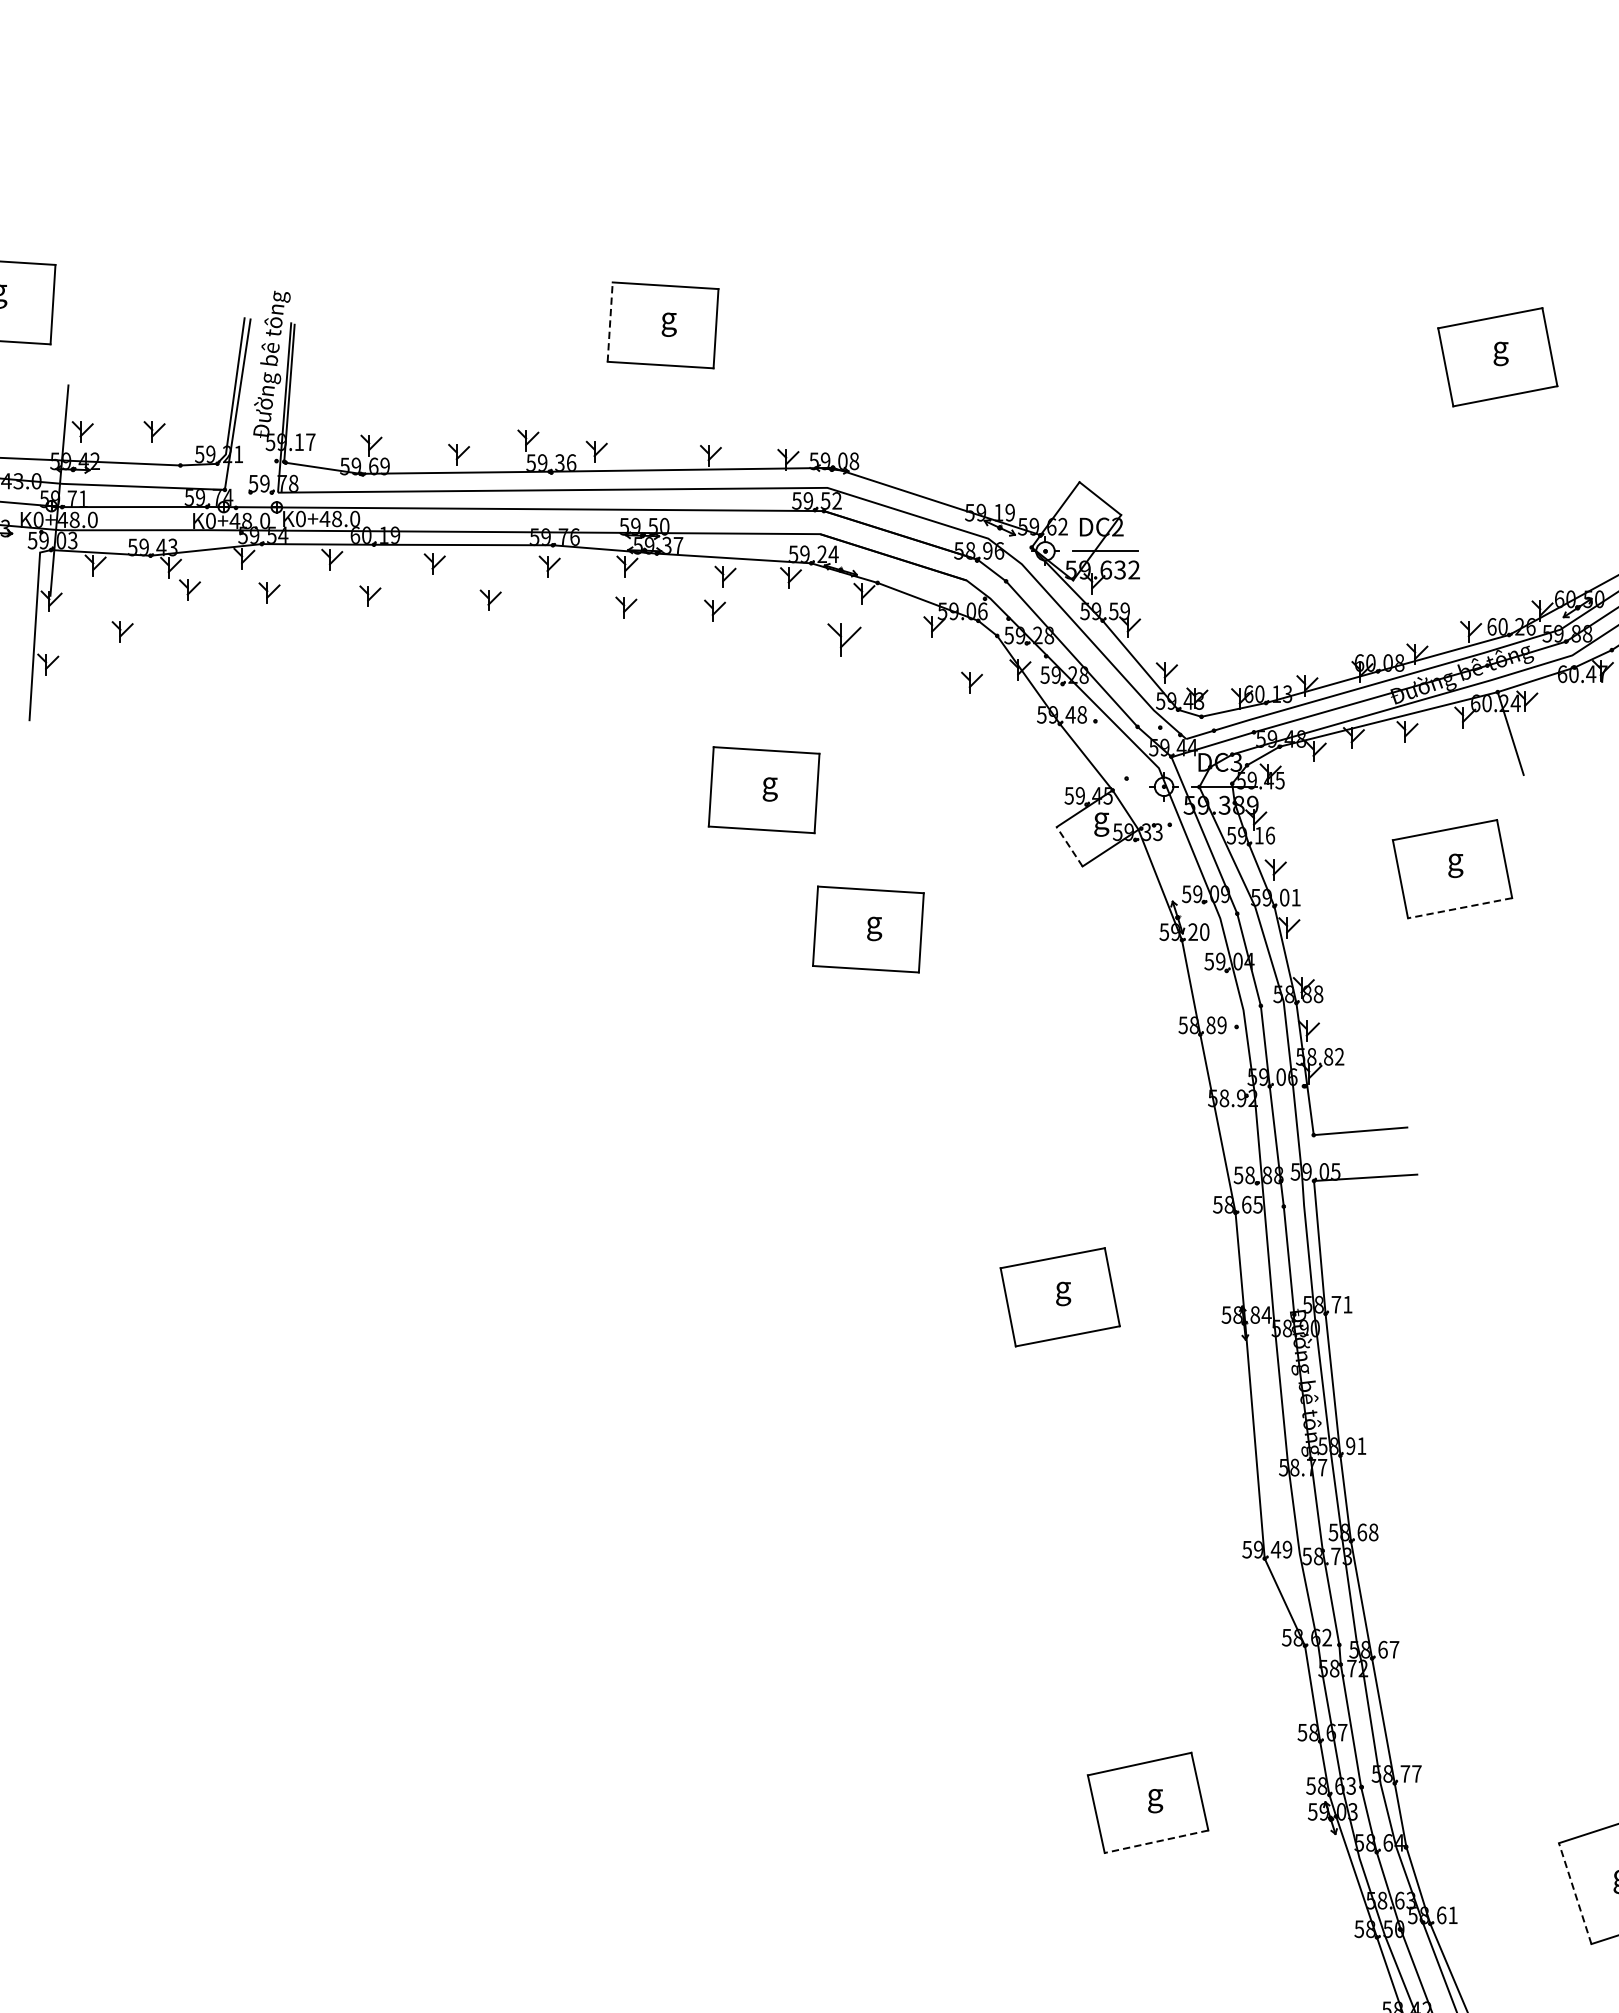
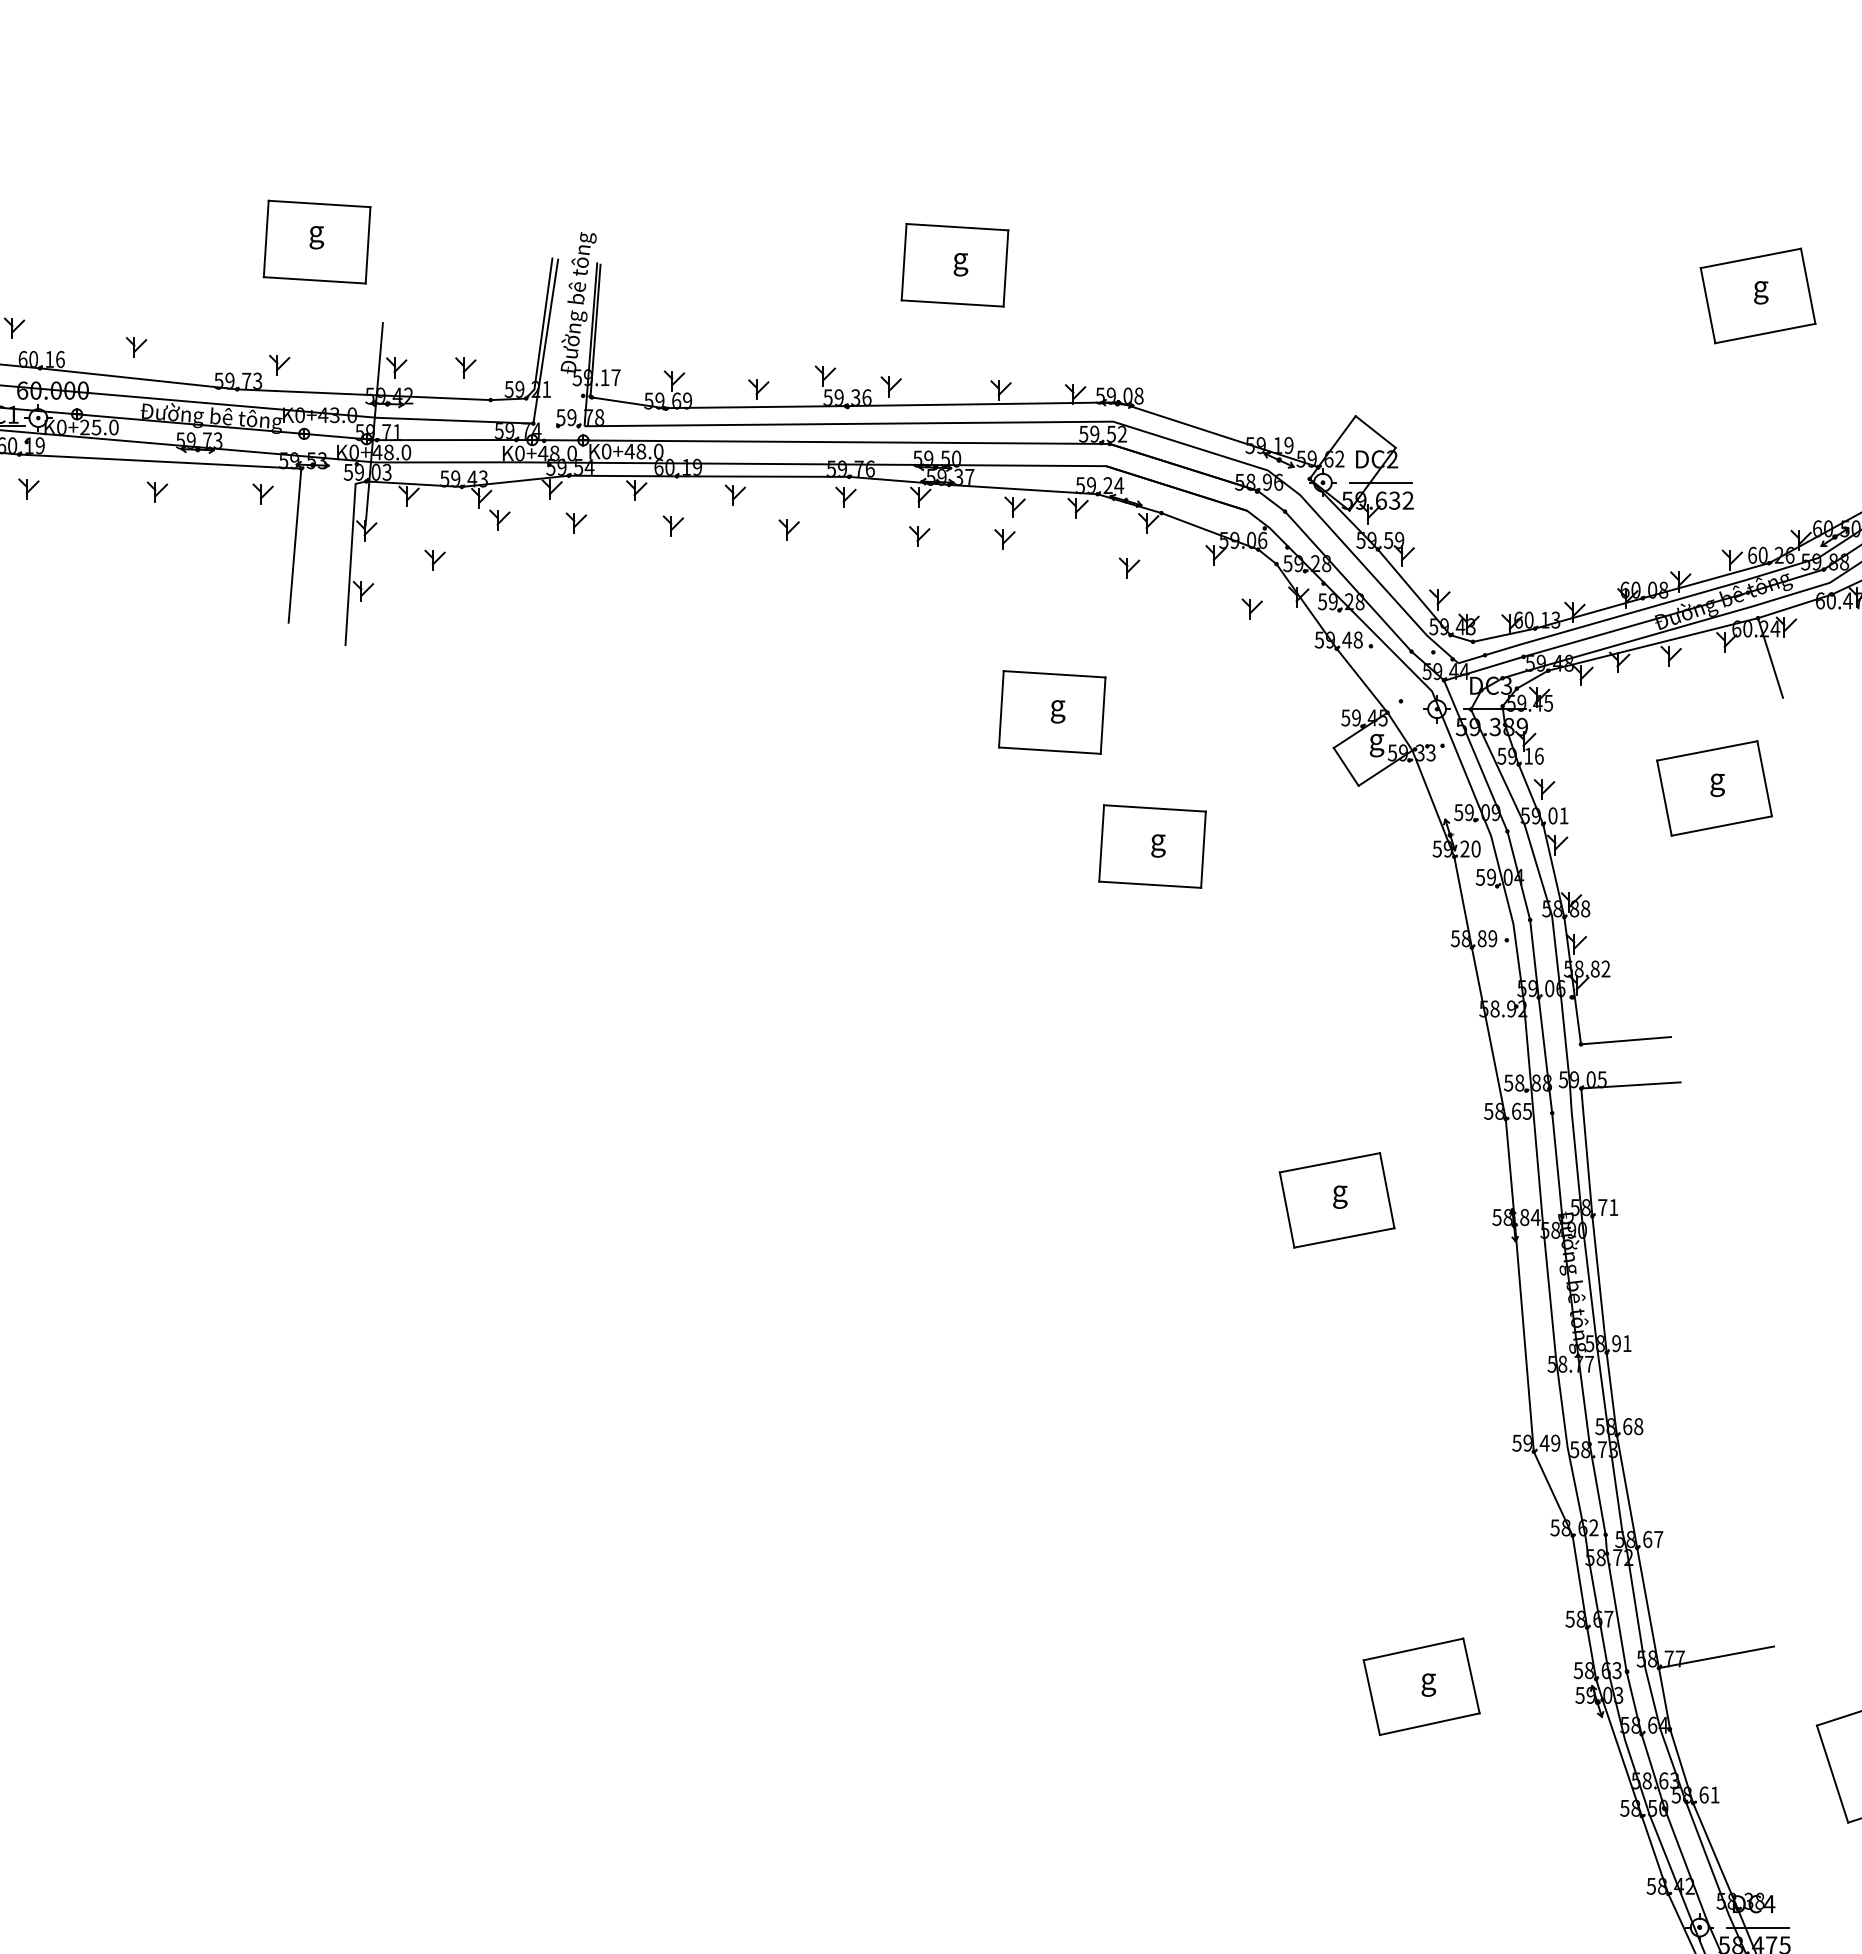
line: (610, 321) -> (904, 261), dashed -> solid
part: (844, 639) -> (1129, 567), size x0.62
line: (1069, 846) -> (1346, 766), dashed -> solid
line: (1459, 908) -> (1721, 826), dashed -> solid
line: (1454, 1772) -> (1716, 1657), added
line: (1156, 1842) -> (1429, 1724), dashed -> solid
line: (1575, 1894) -> (1832, 1774), dashed -> solid

